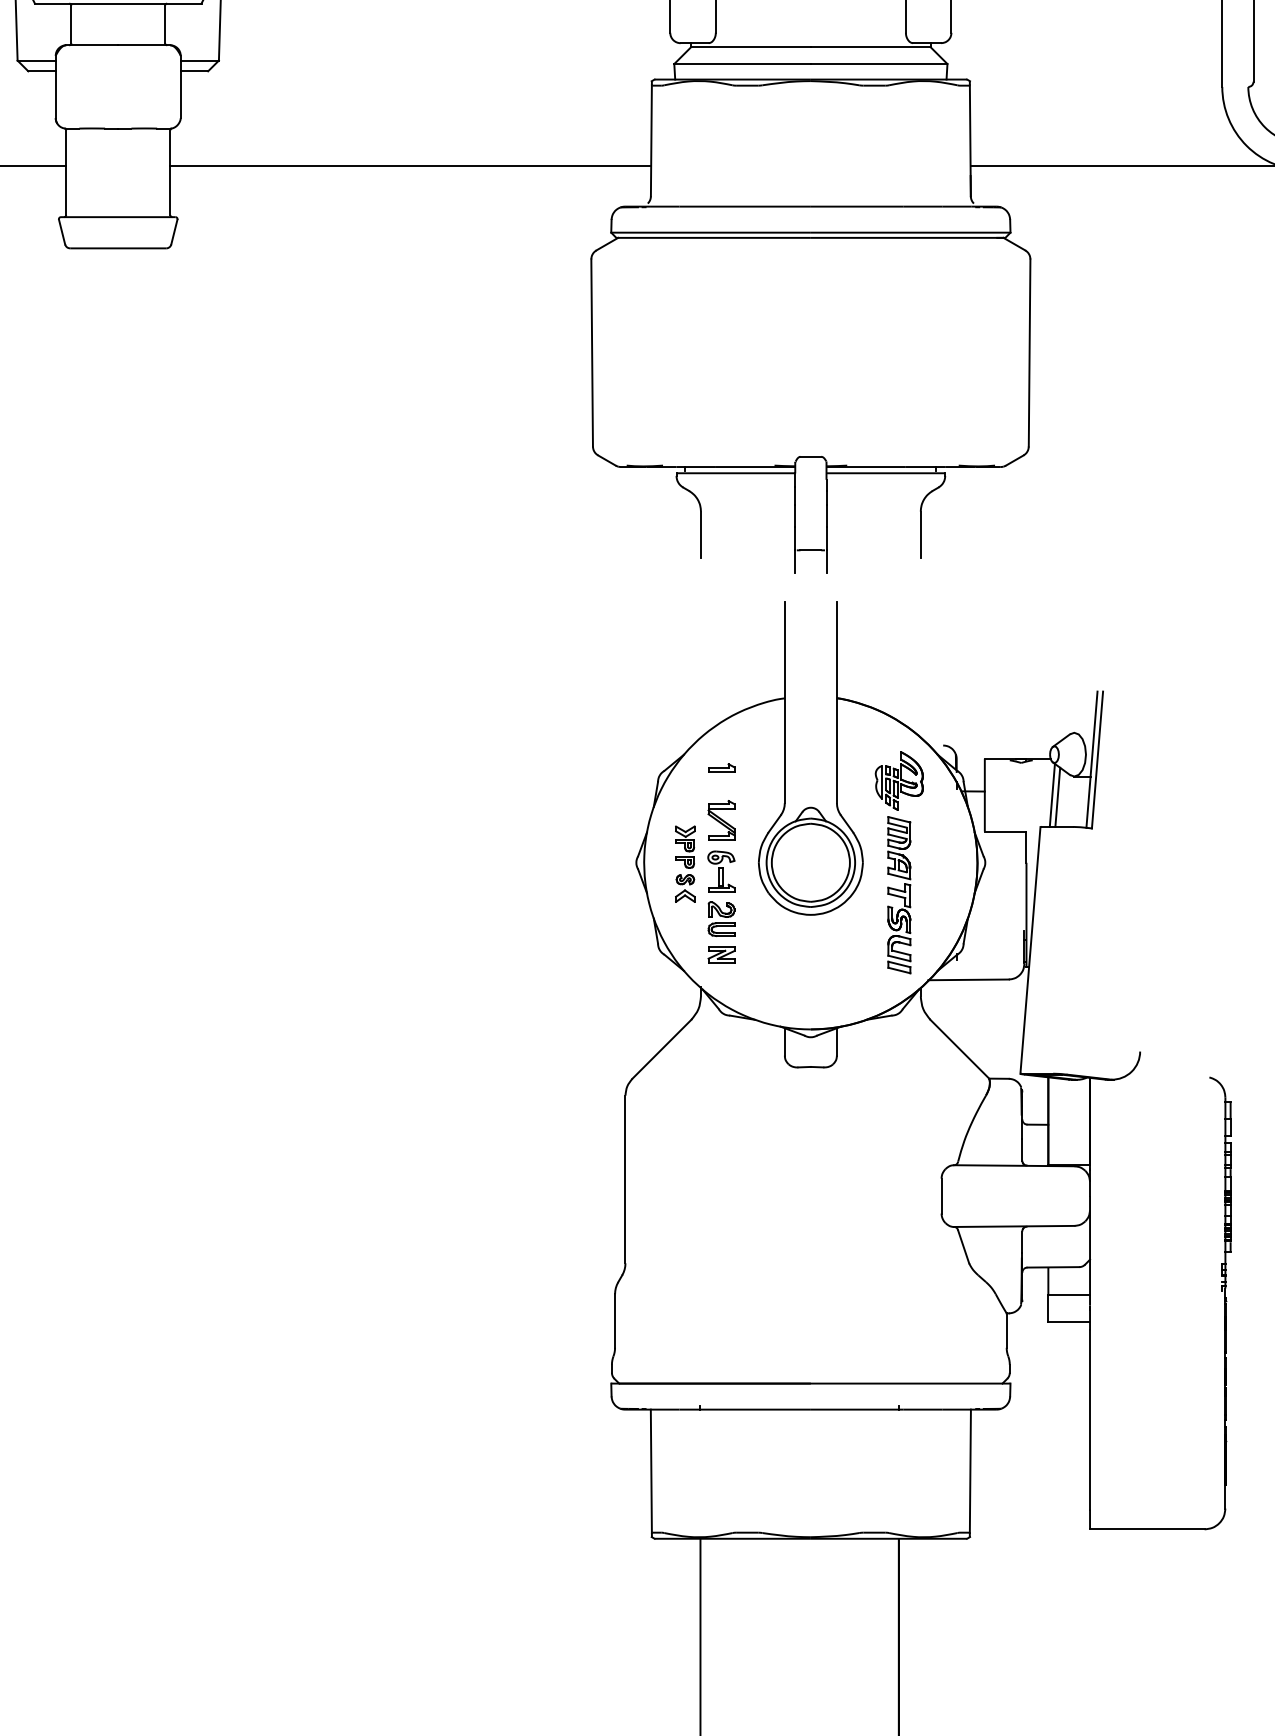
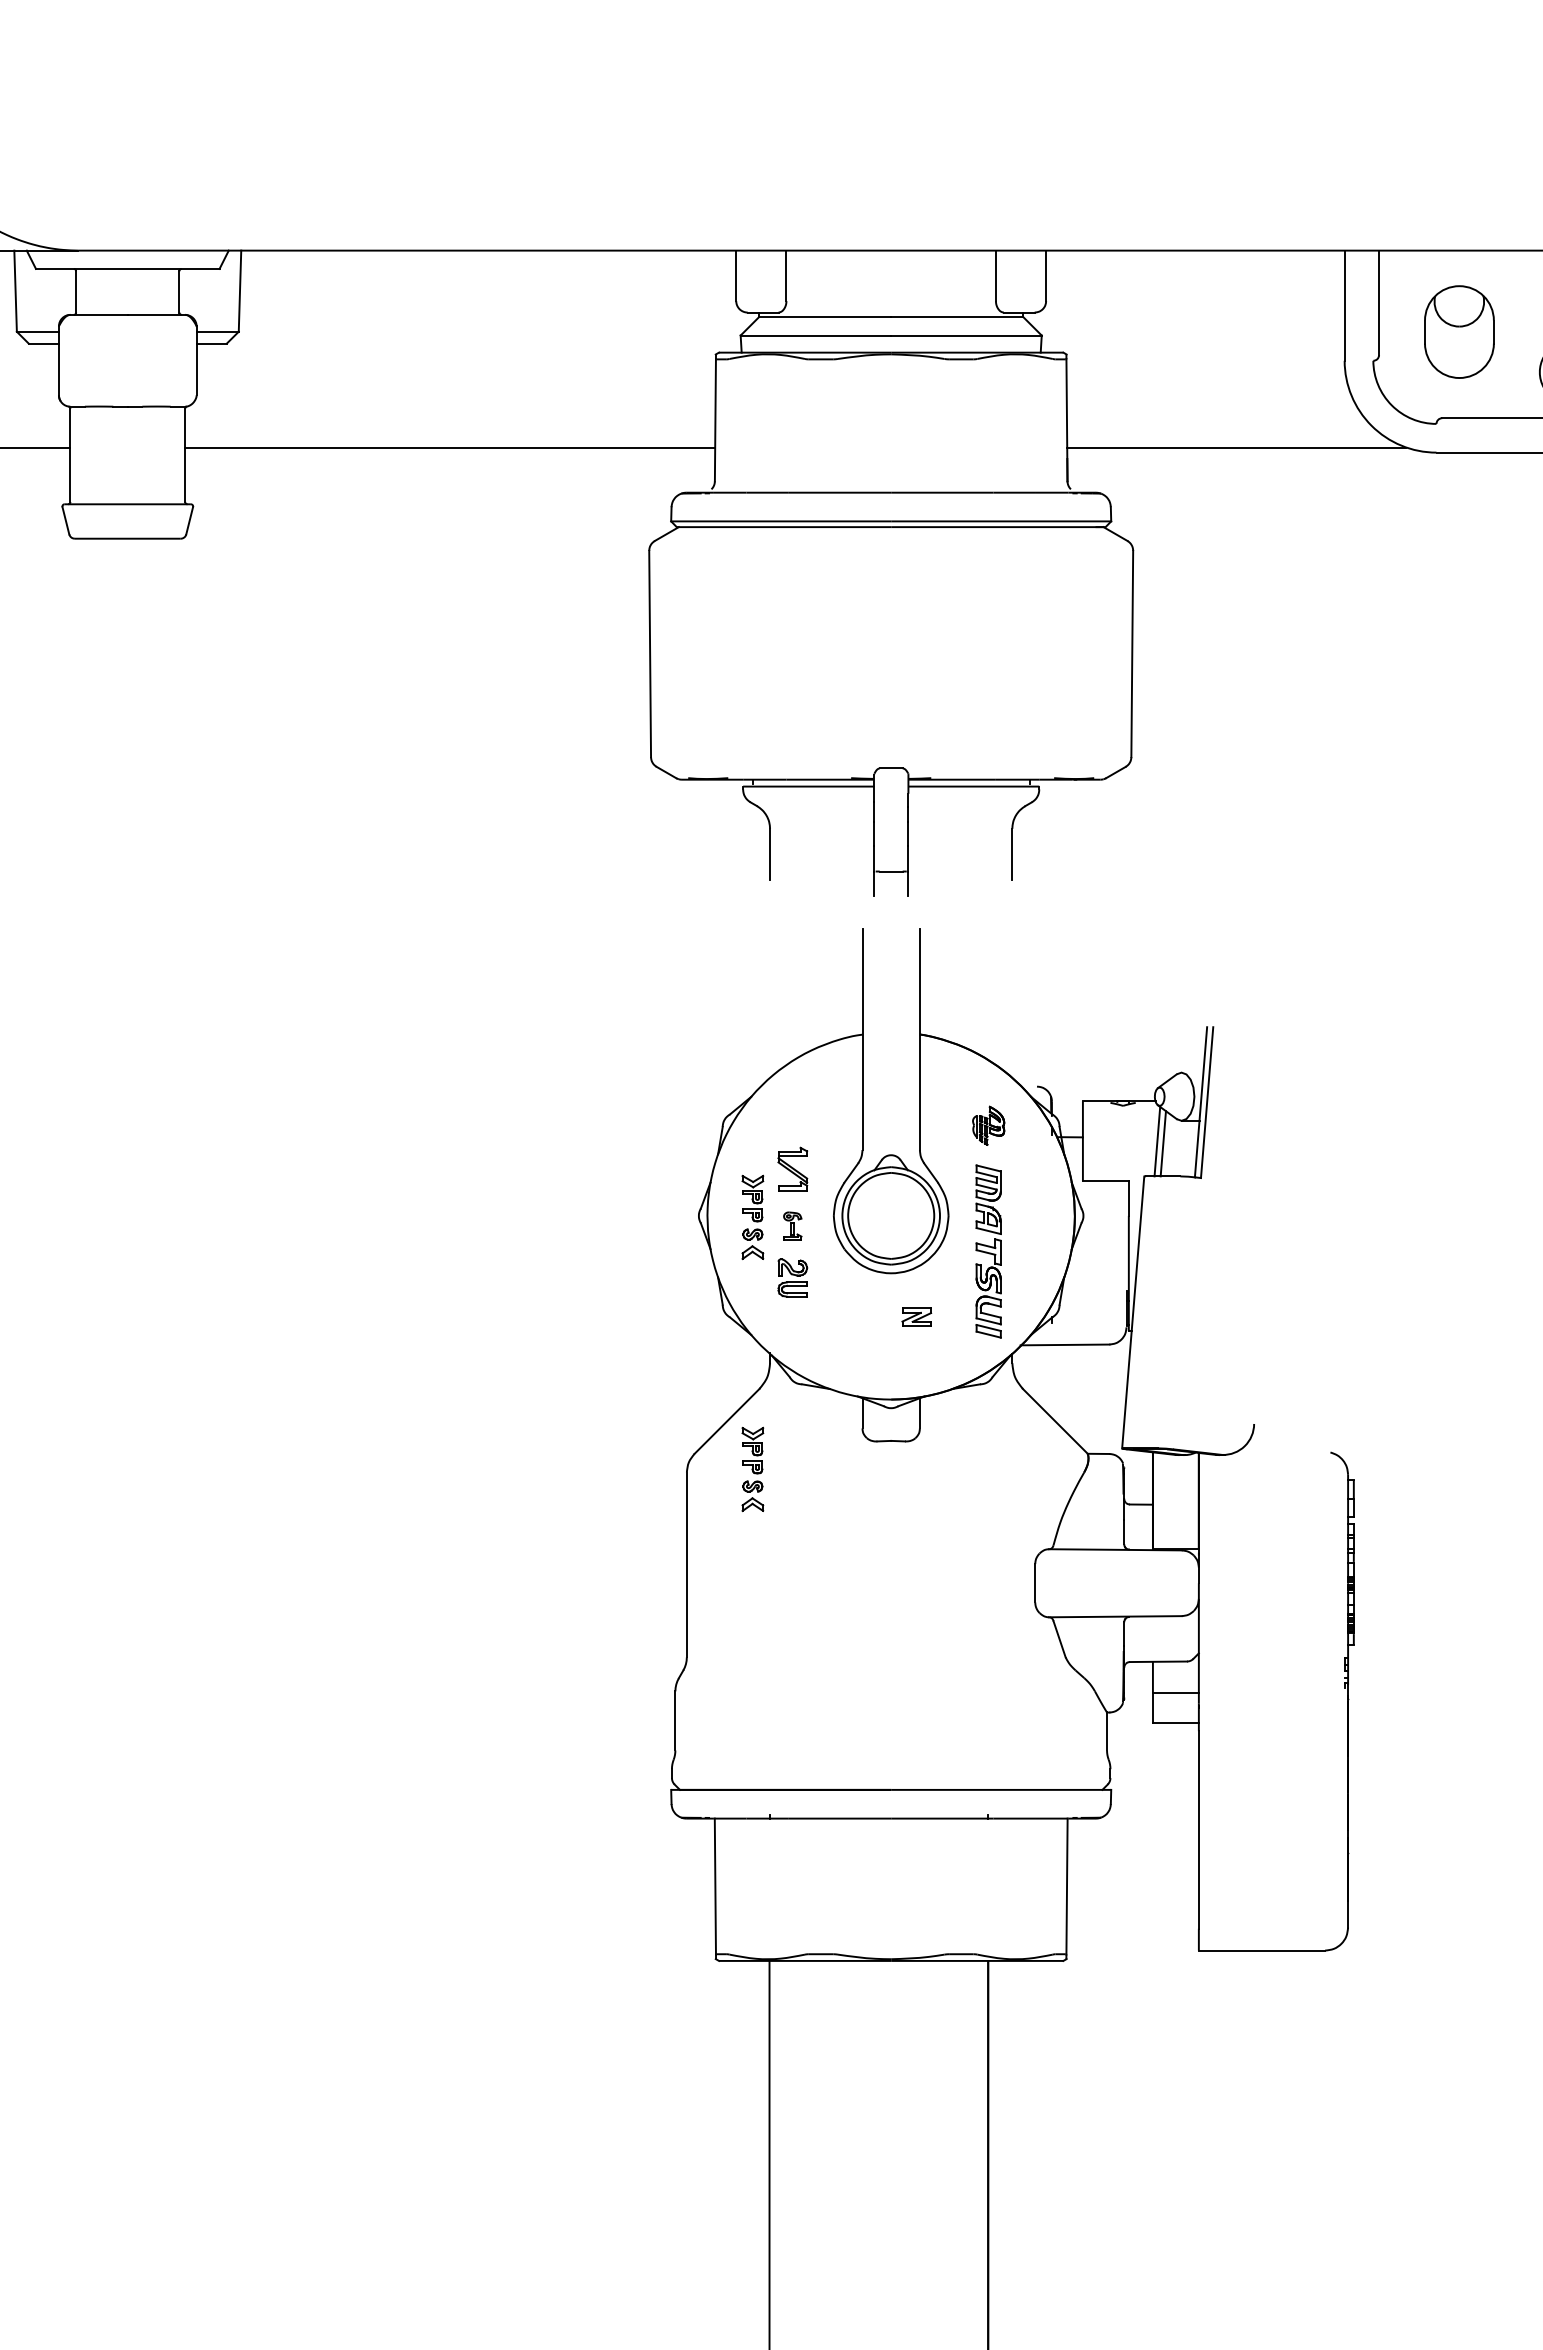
part: (722, 768) -> (793, 1111), removed
part: (899, 780) -> (988, 1125), size x0.6
part: (721, 871) -> (792, 1225), size x0.6
part: (721, 954) -> (916, 1316), moved
part: (685, 1091) -> (752, 1468), added

